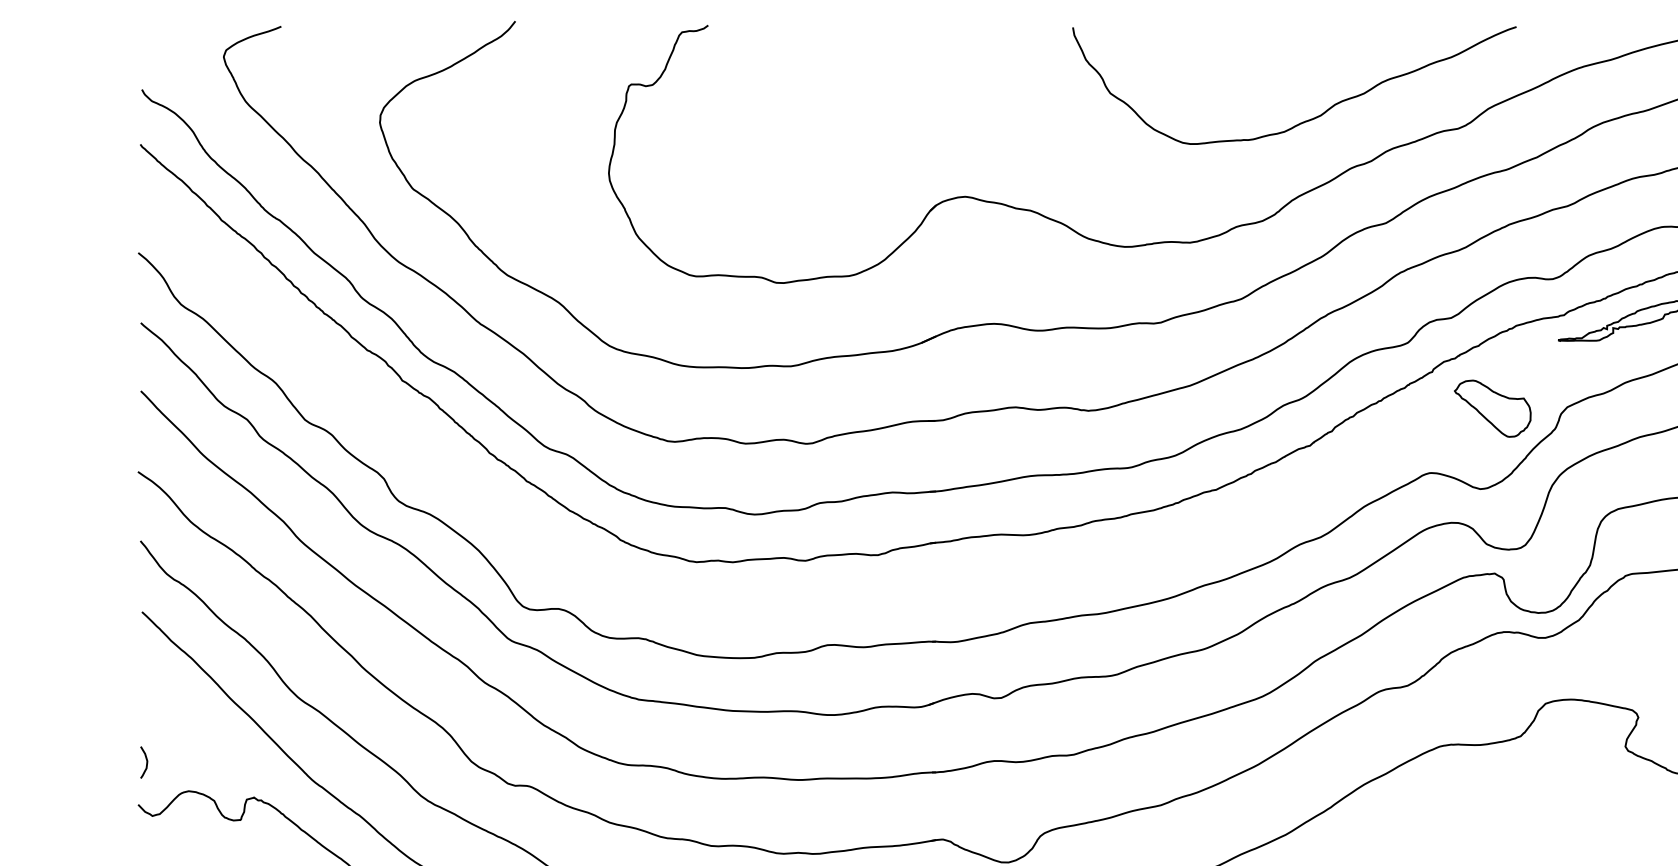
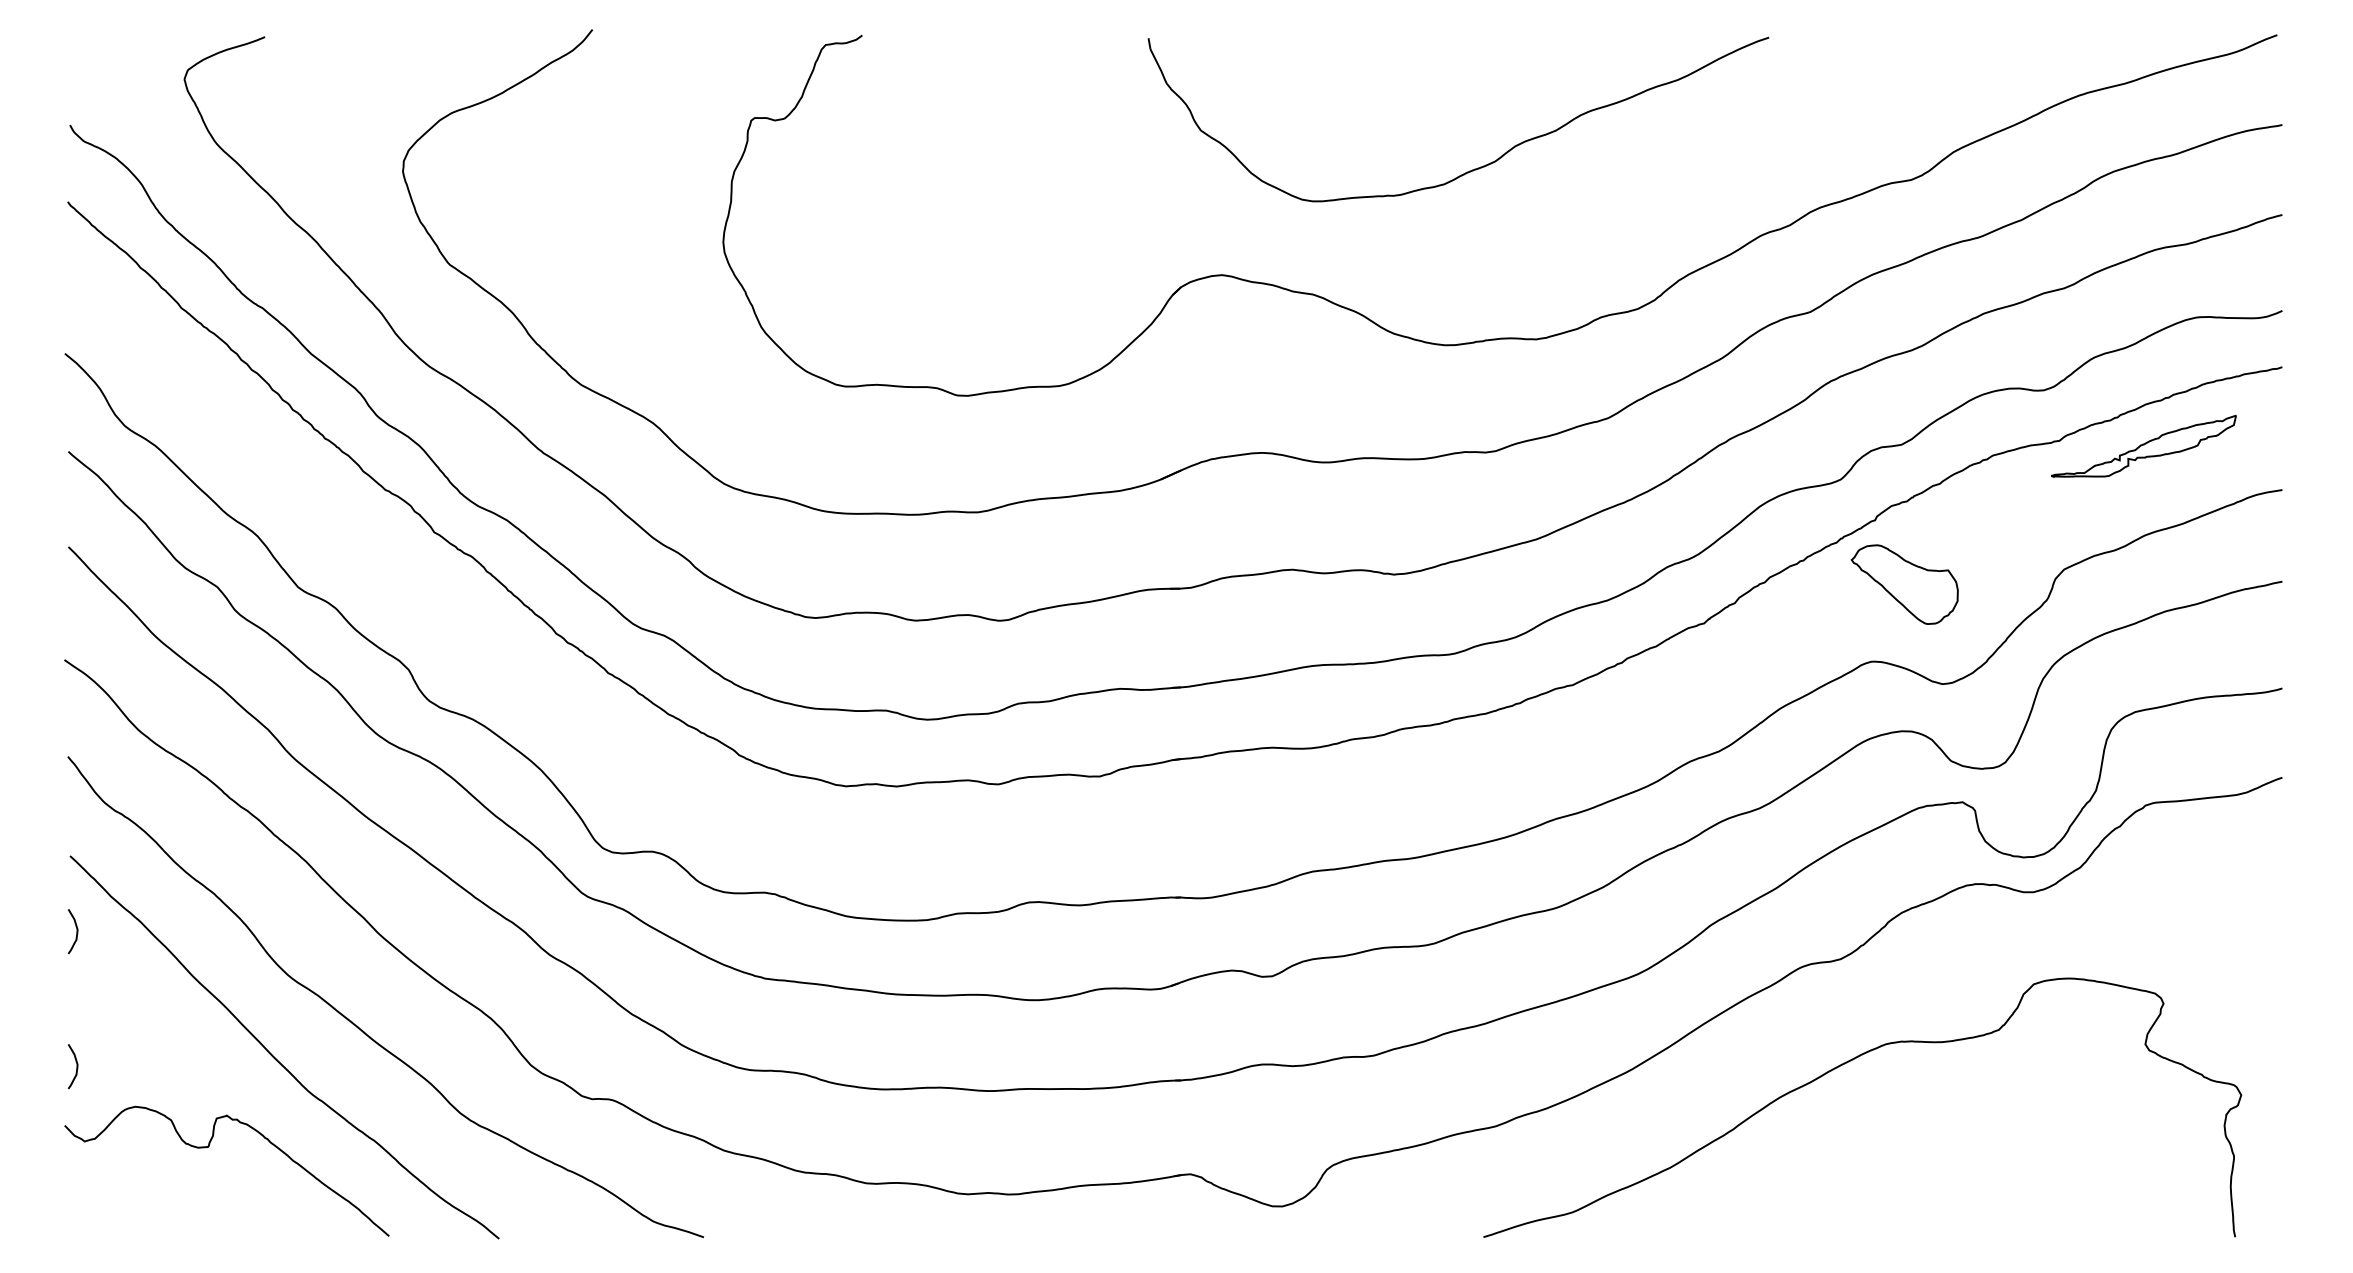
curve: (1305, 120) -> (1474, 168), moved
part: (1492, 408) -> (1904, 584), moved
curve: (146, 665) -> (76, 931), added

